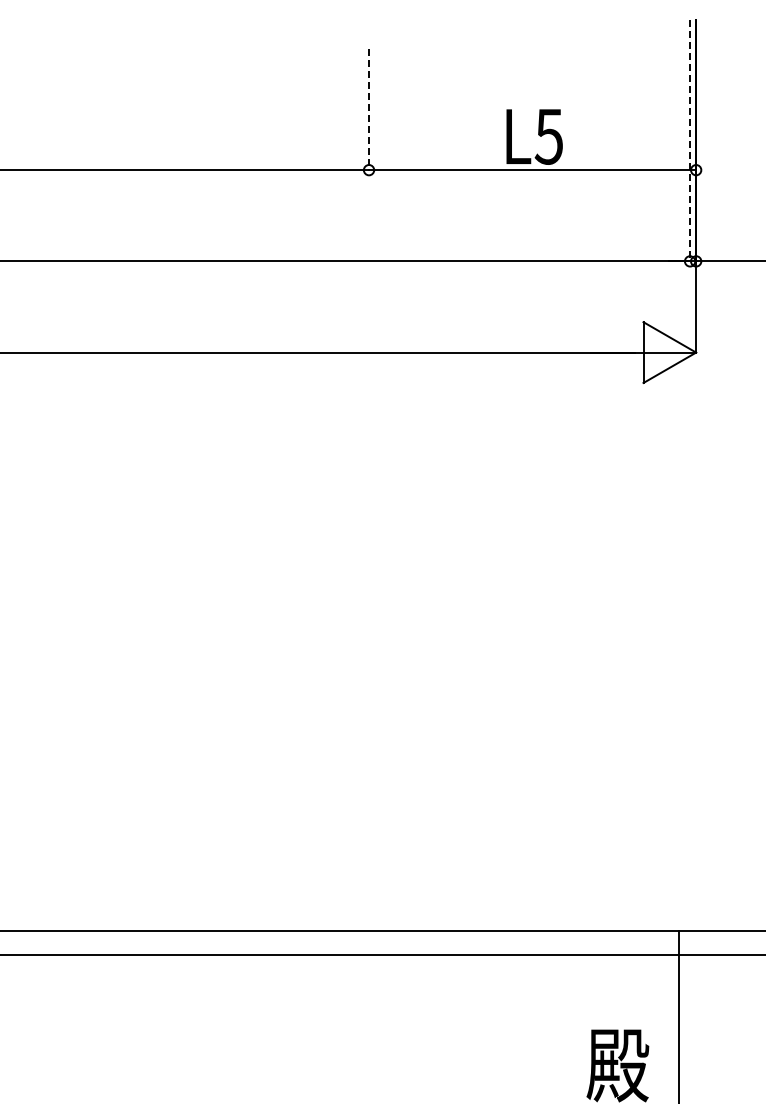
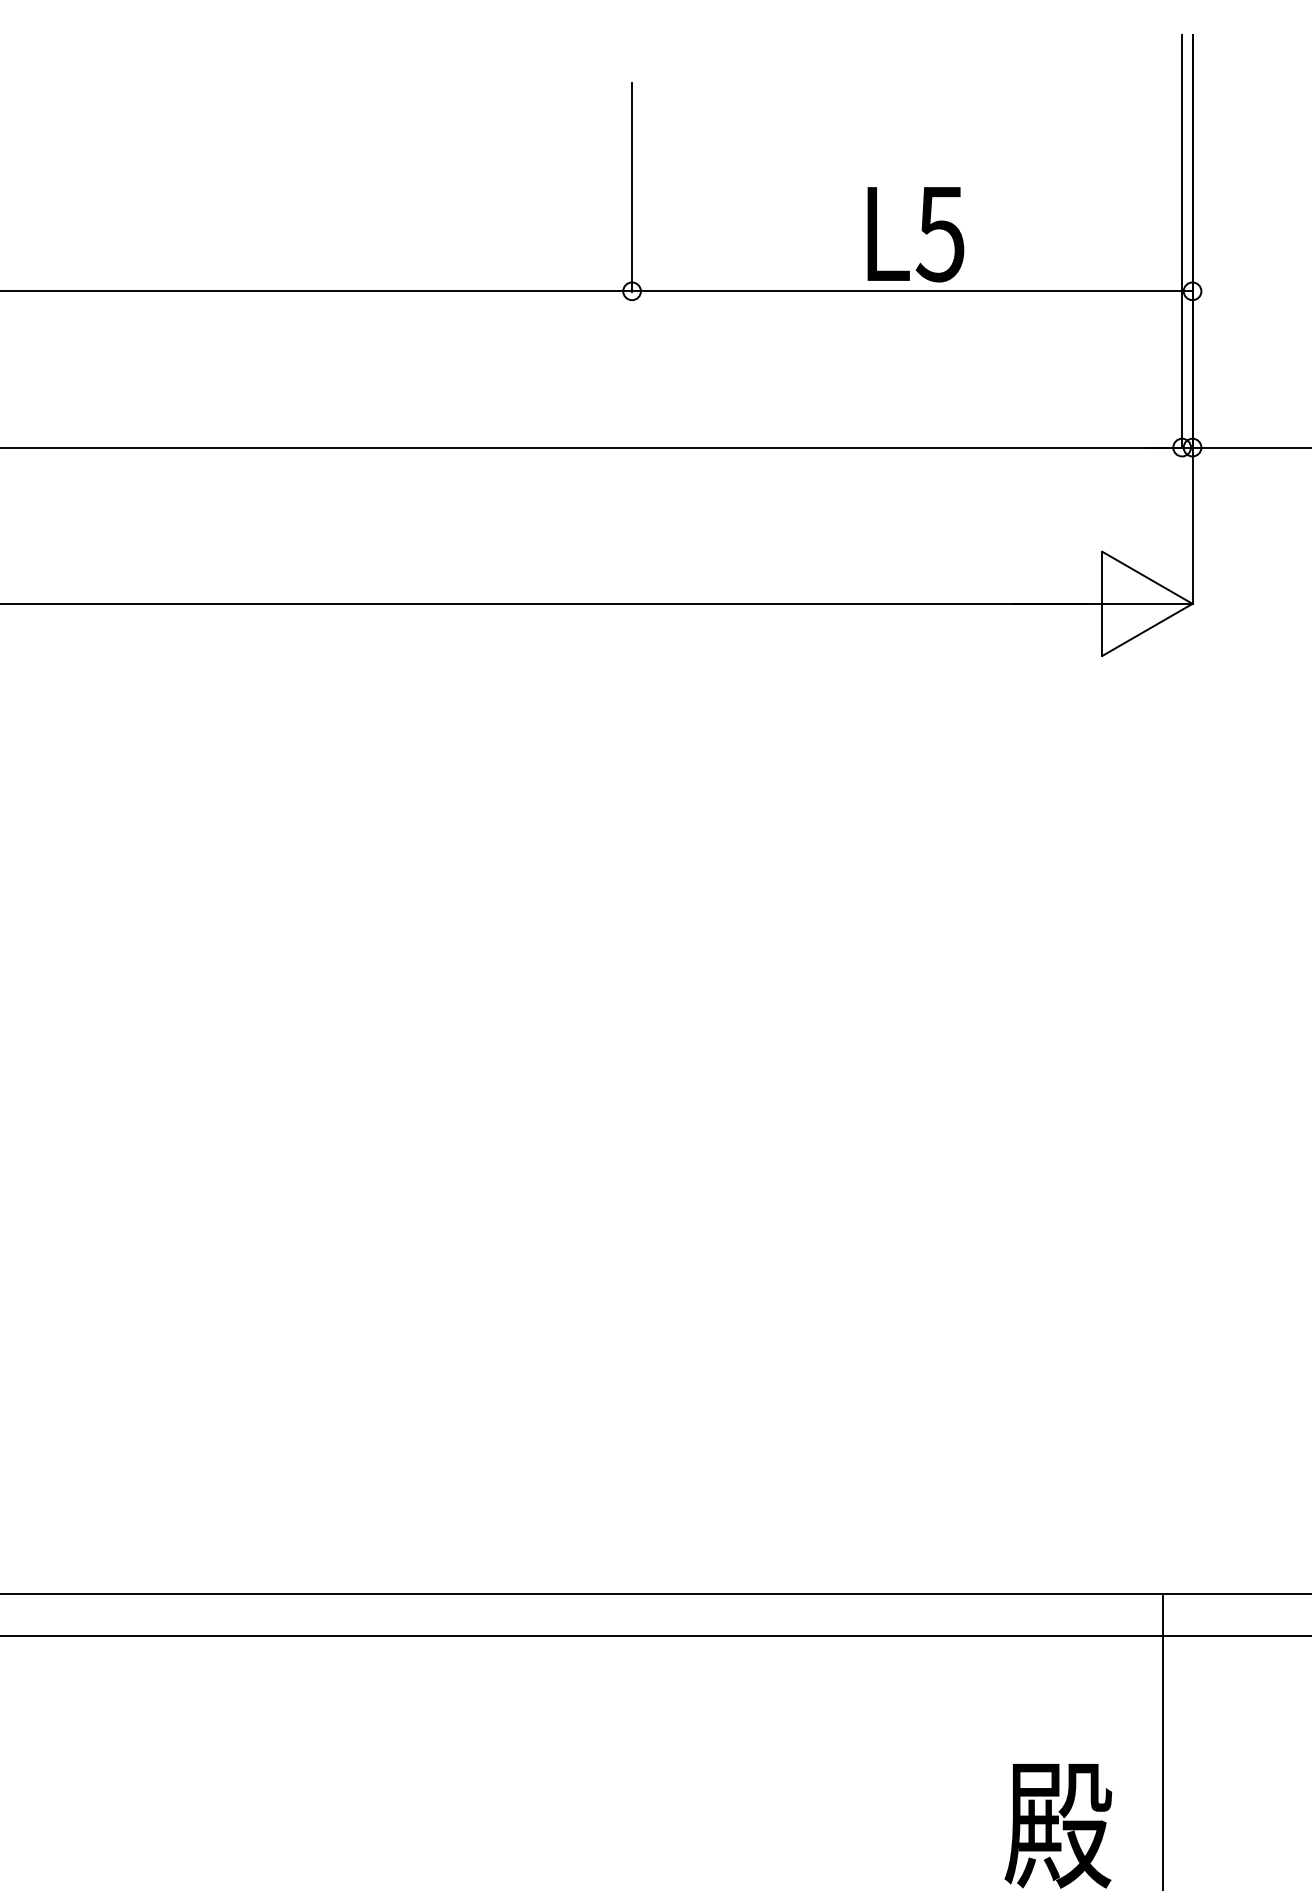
line: (369, 109) -> (632, 187), dashed -> solid
line: (690, 141) -> (1182, 242), dashed -> solid

